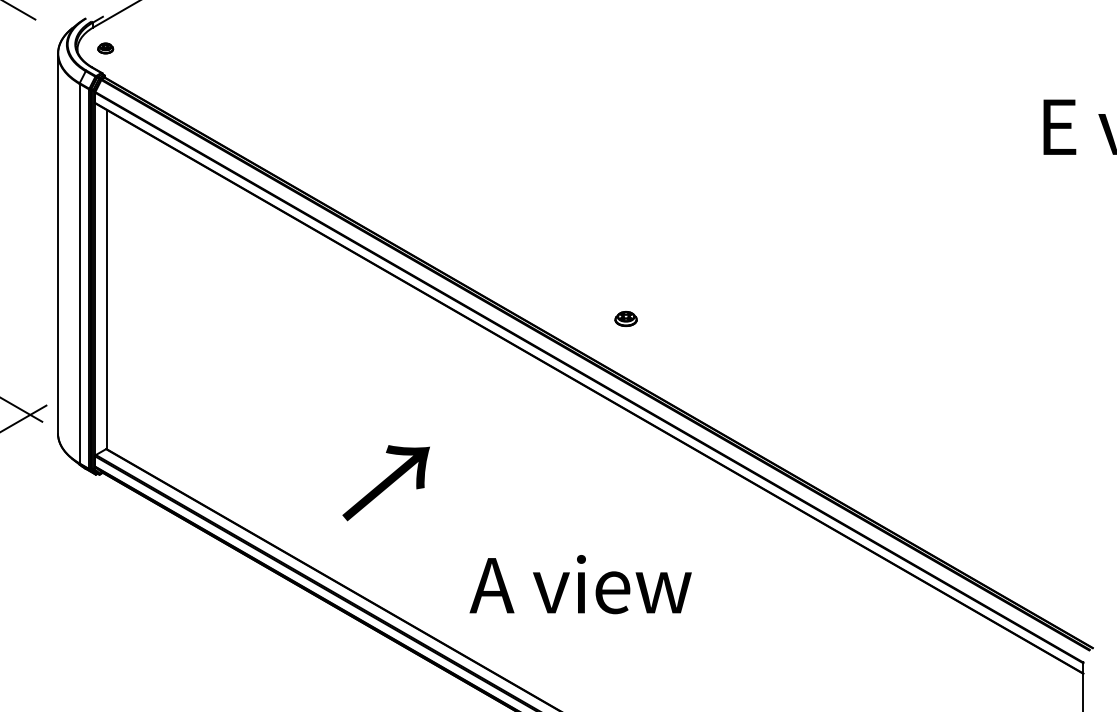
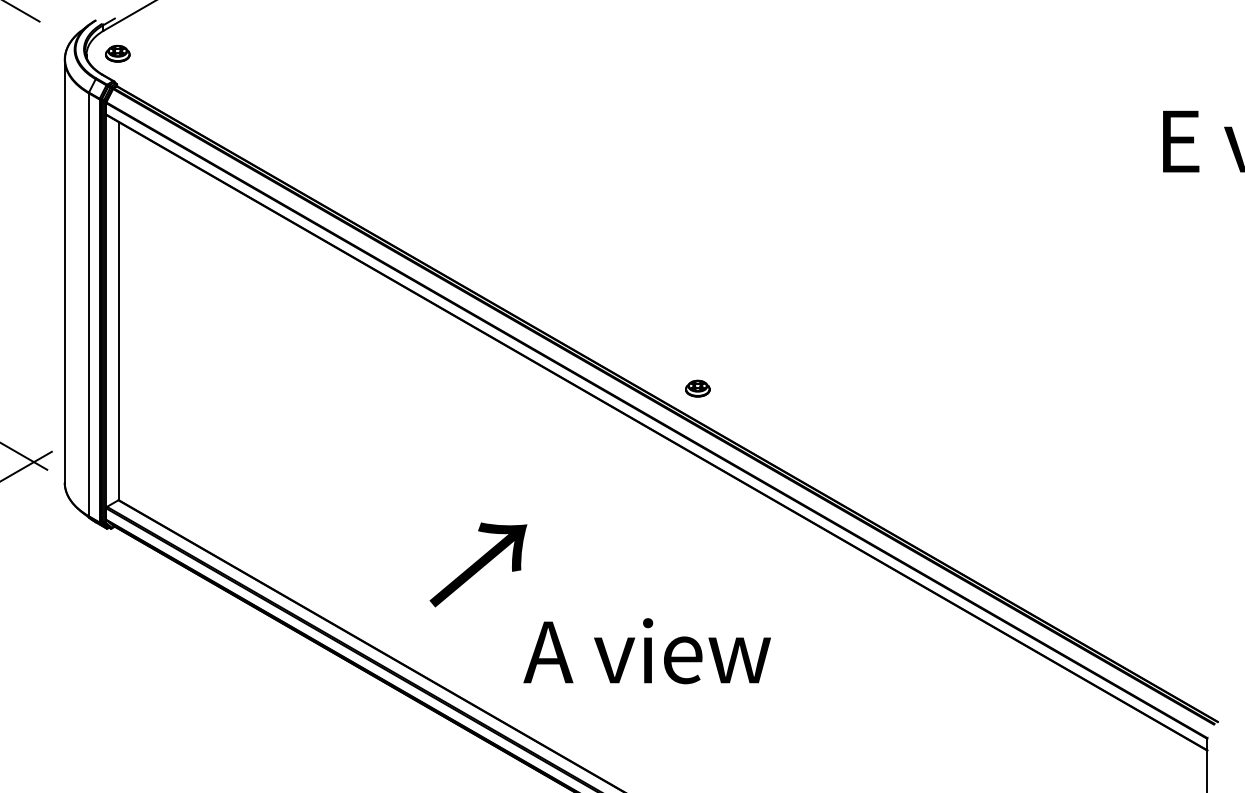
part: (105, 48) -> (117, 53), size x1.43
part: (625, 318) -> (697, 388), moved
text: (385, 483) -> (477, 565), moved

